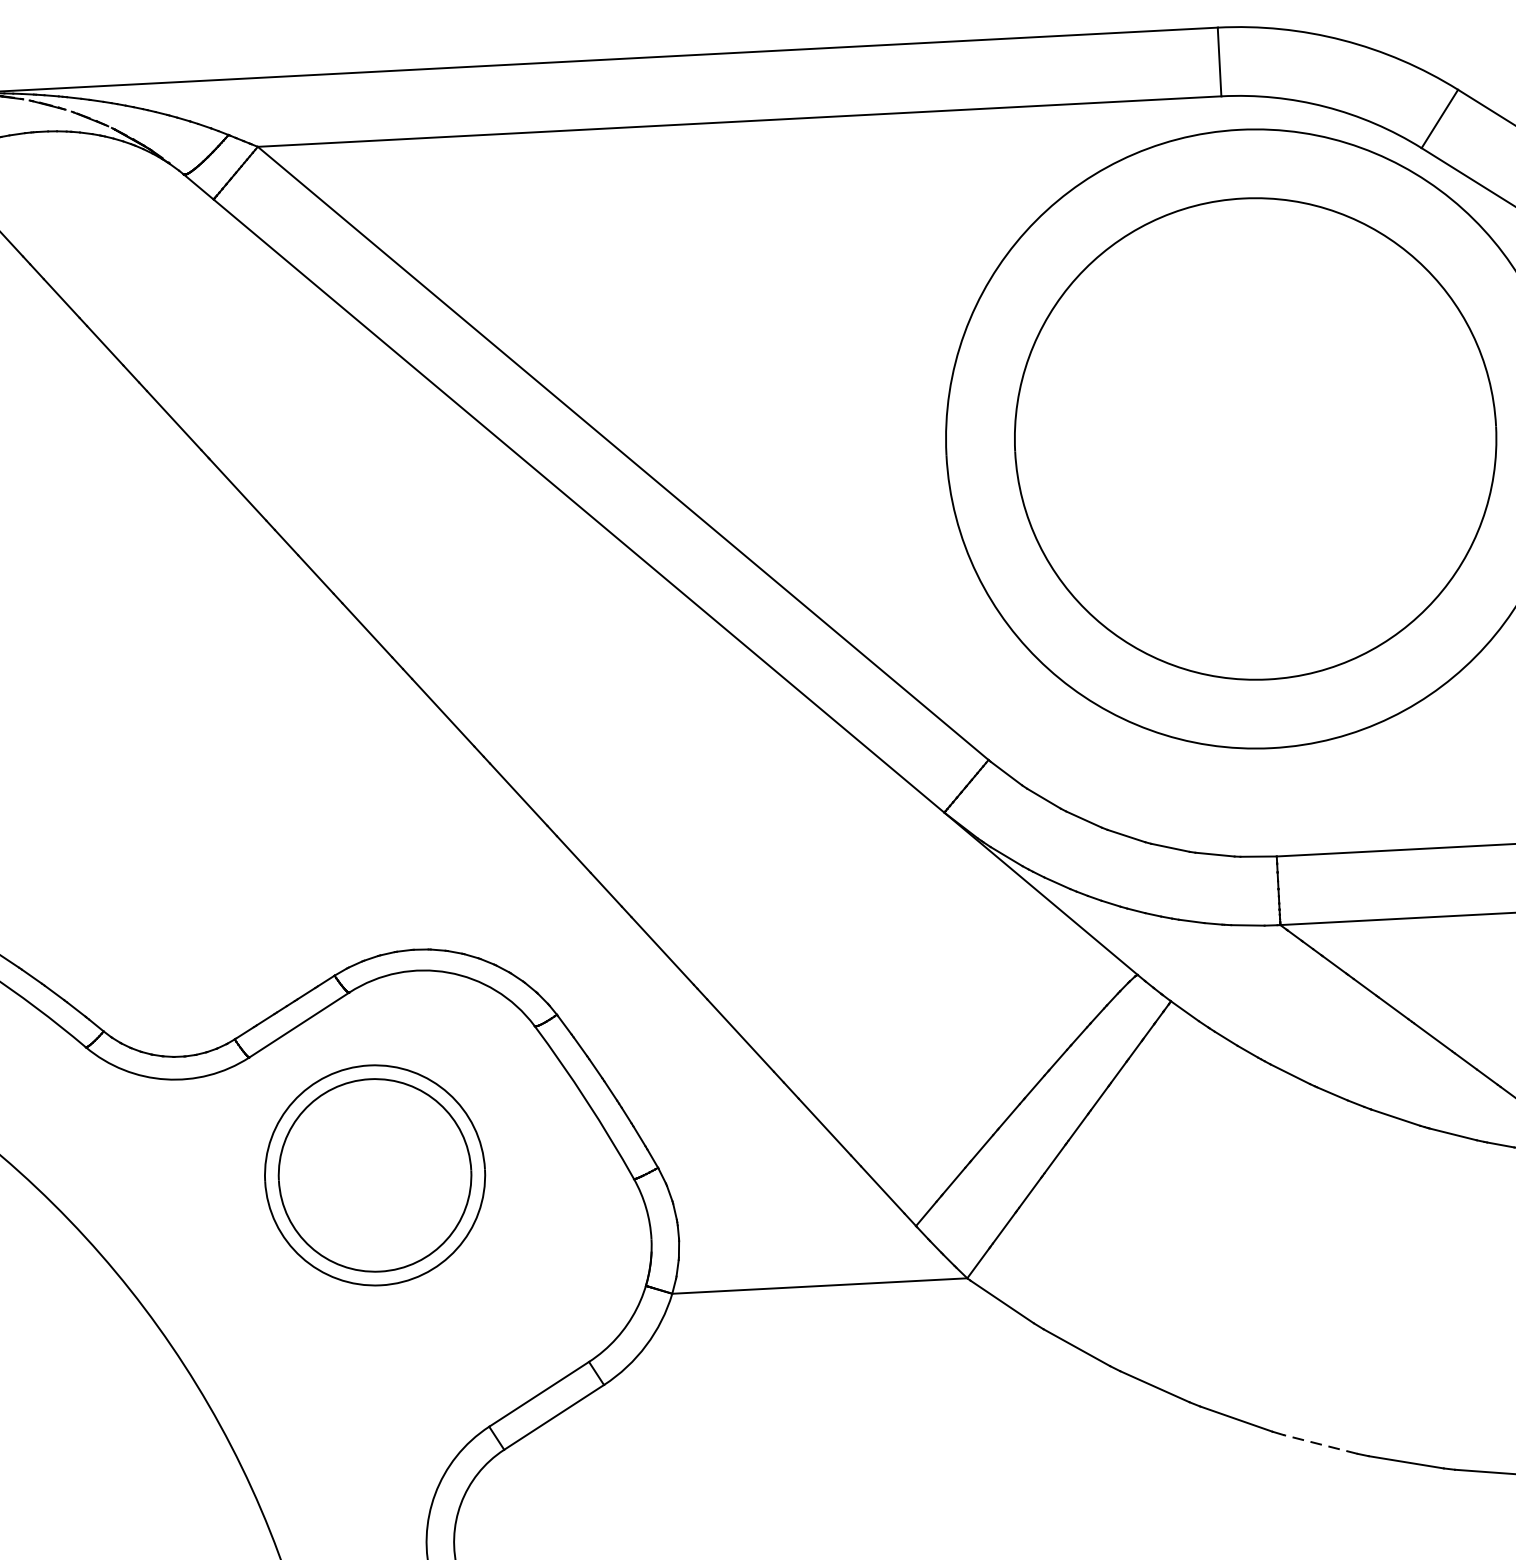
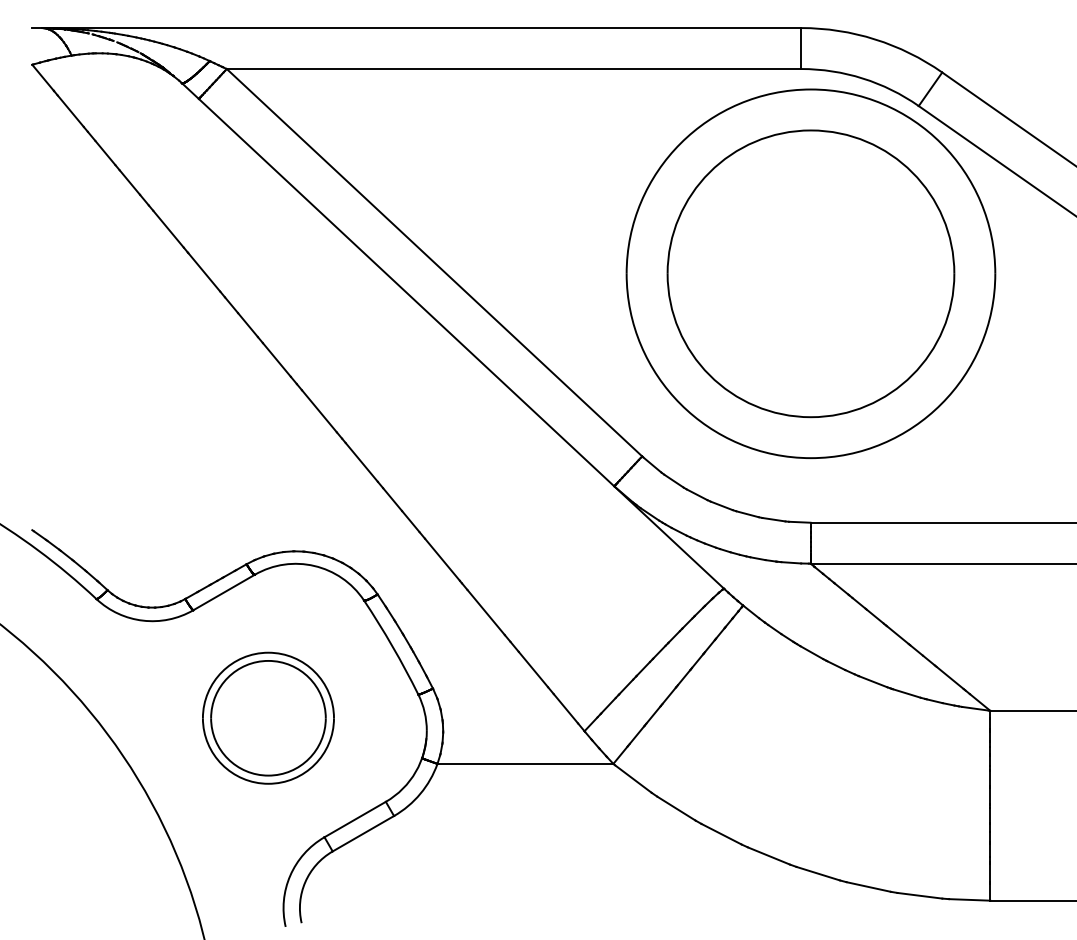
part: (375, 1174) -> (268, 717), moved
line: (1320, 1444) -> (818, 873), dashed -> solid

